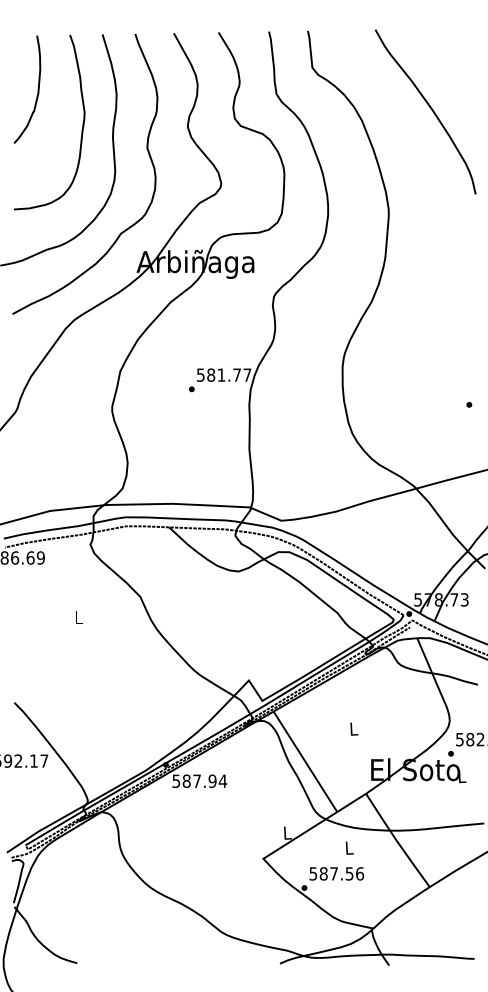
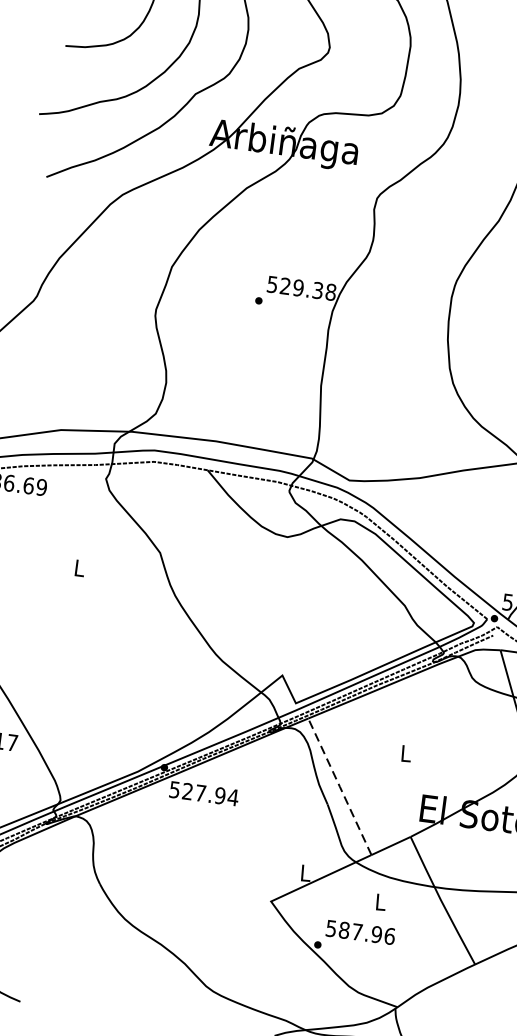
text: (229, 374) -> (308, 288), 581.77 -> 529.38
line: (305, 761) -> (339, 786), solid -> dashed
text: (186, 781) -> (187, 791), 587.94 -> 527.94
text: (349, 873) -> (376, 934), 587.56 -> 587.96

